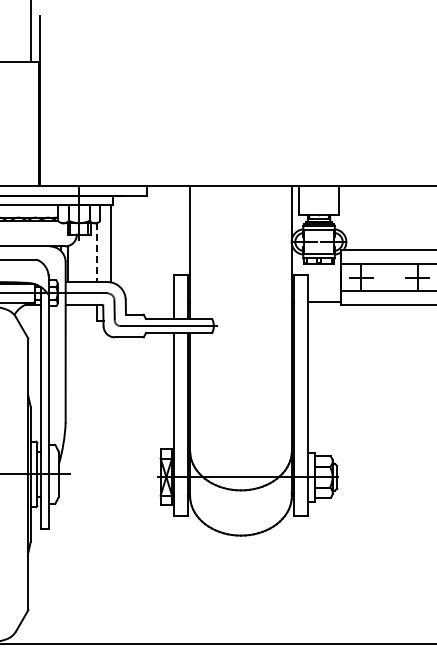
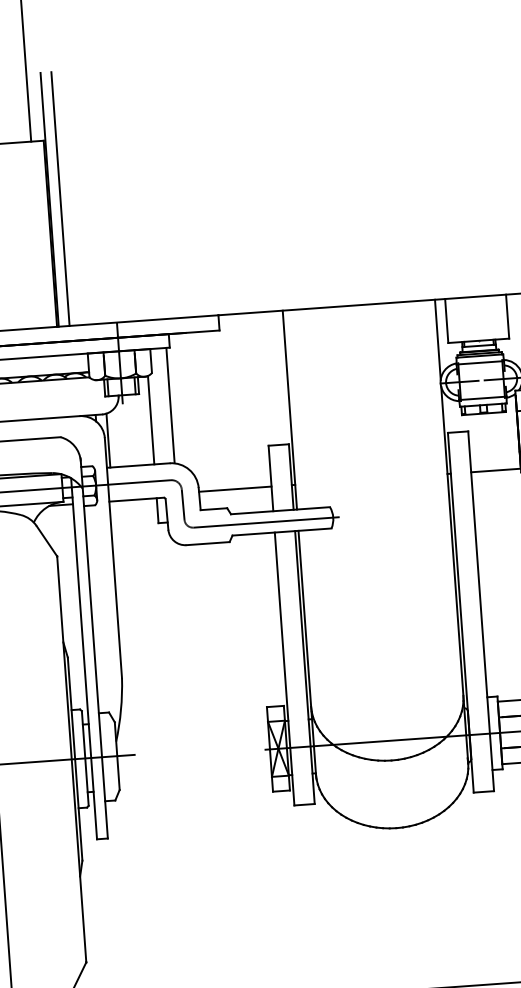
line: (47, 100) -> (60, 198), added
line: (97, 252) -> (151, 420), dashed -> solid
line: (149, 302) -> (234, 489), added

